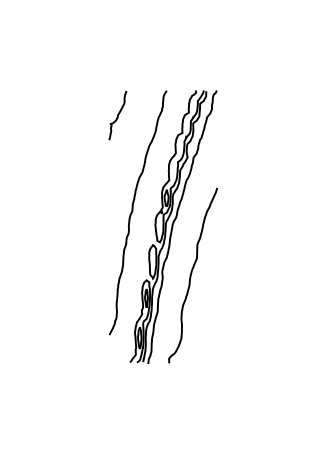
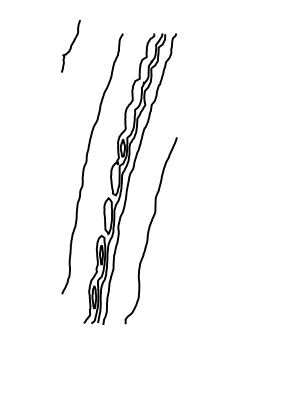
curve: (117, 115) -> (70, 46), moved

